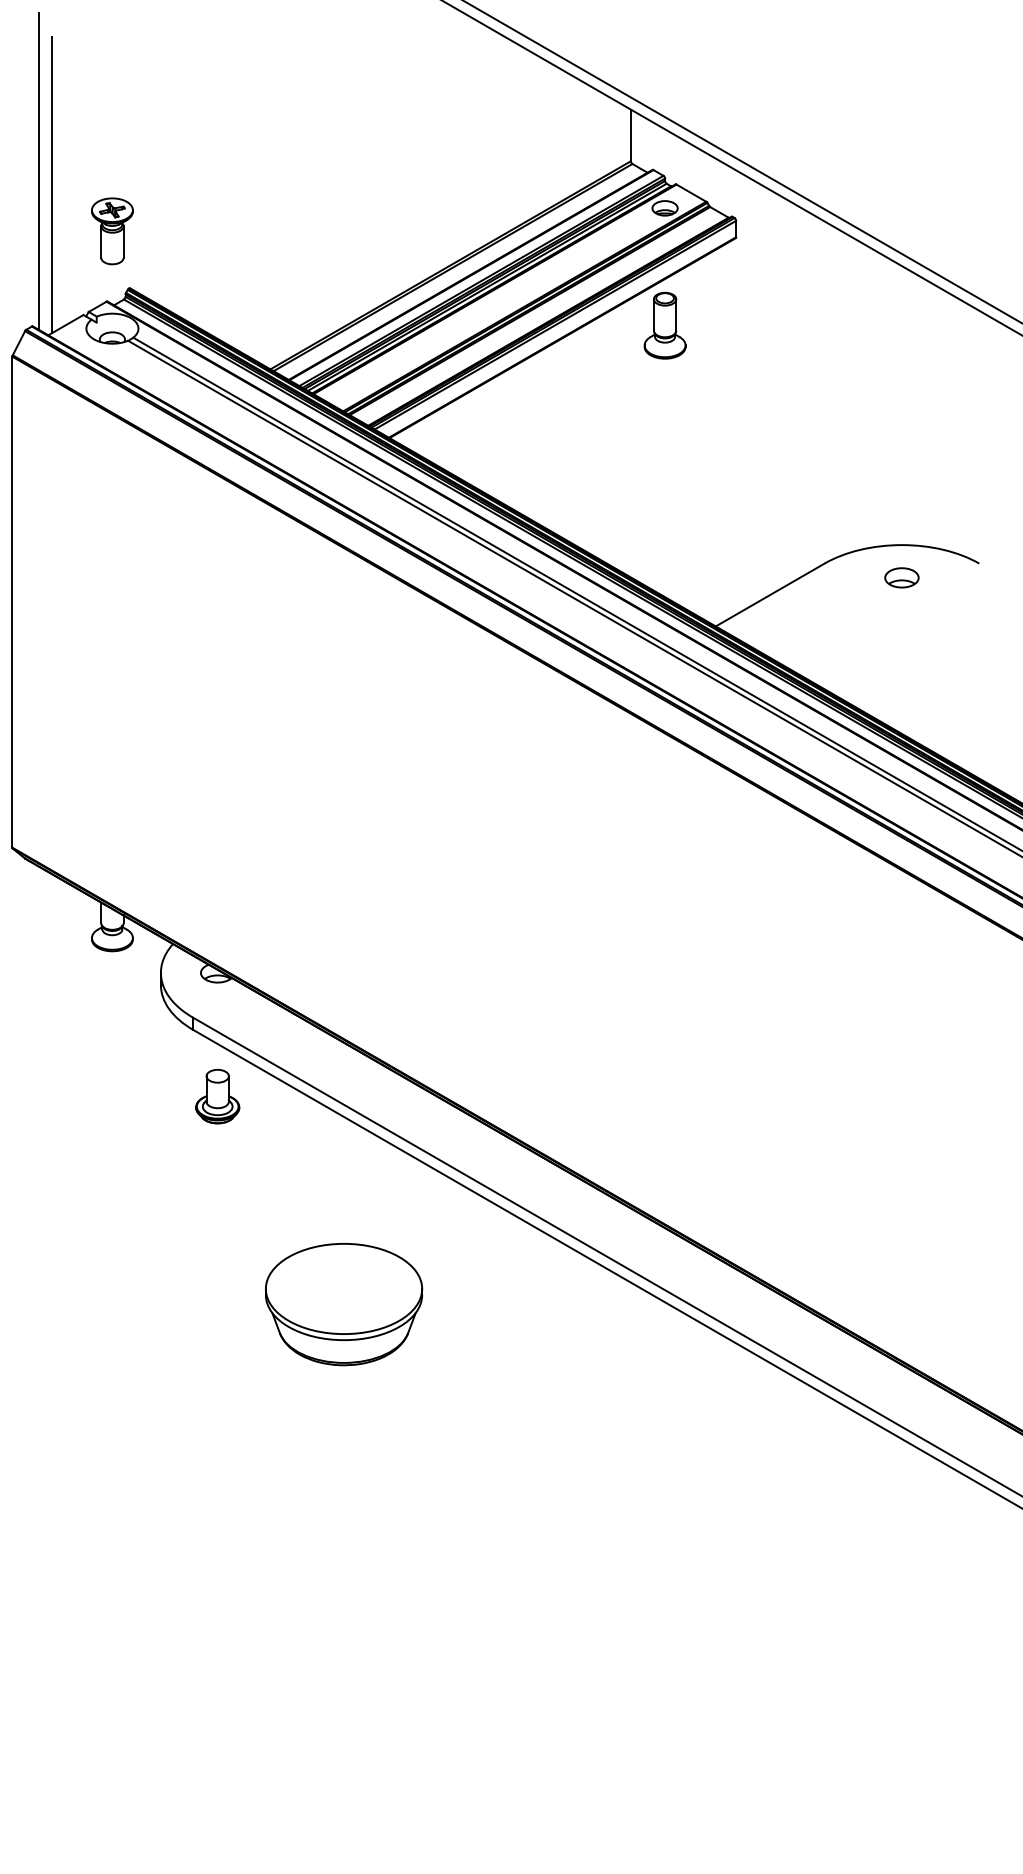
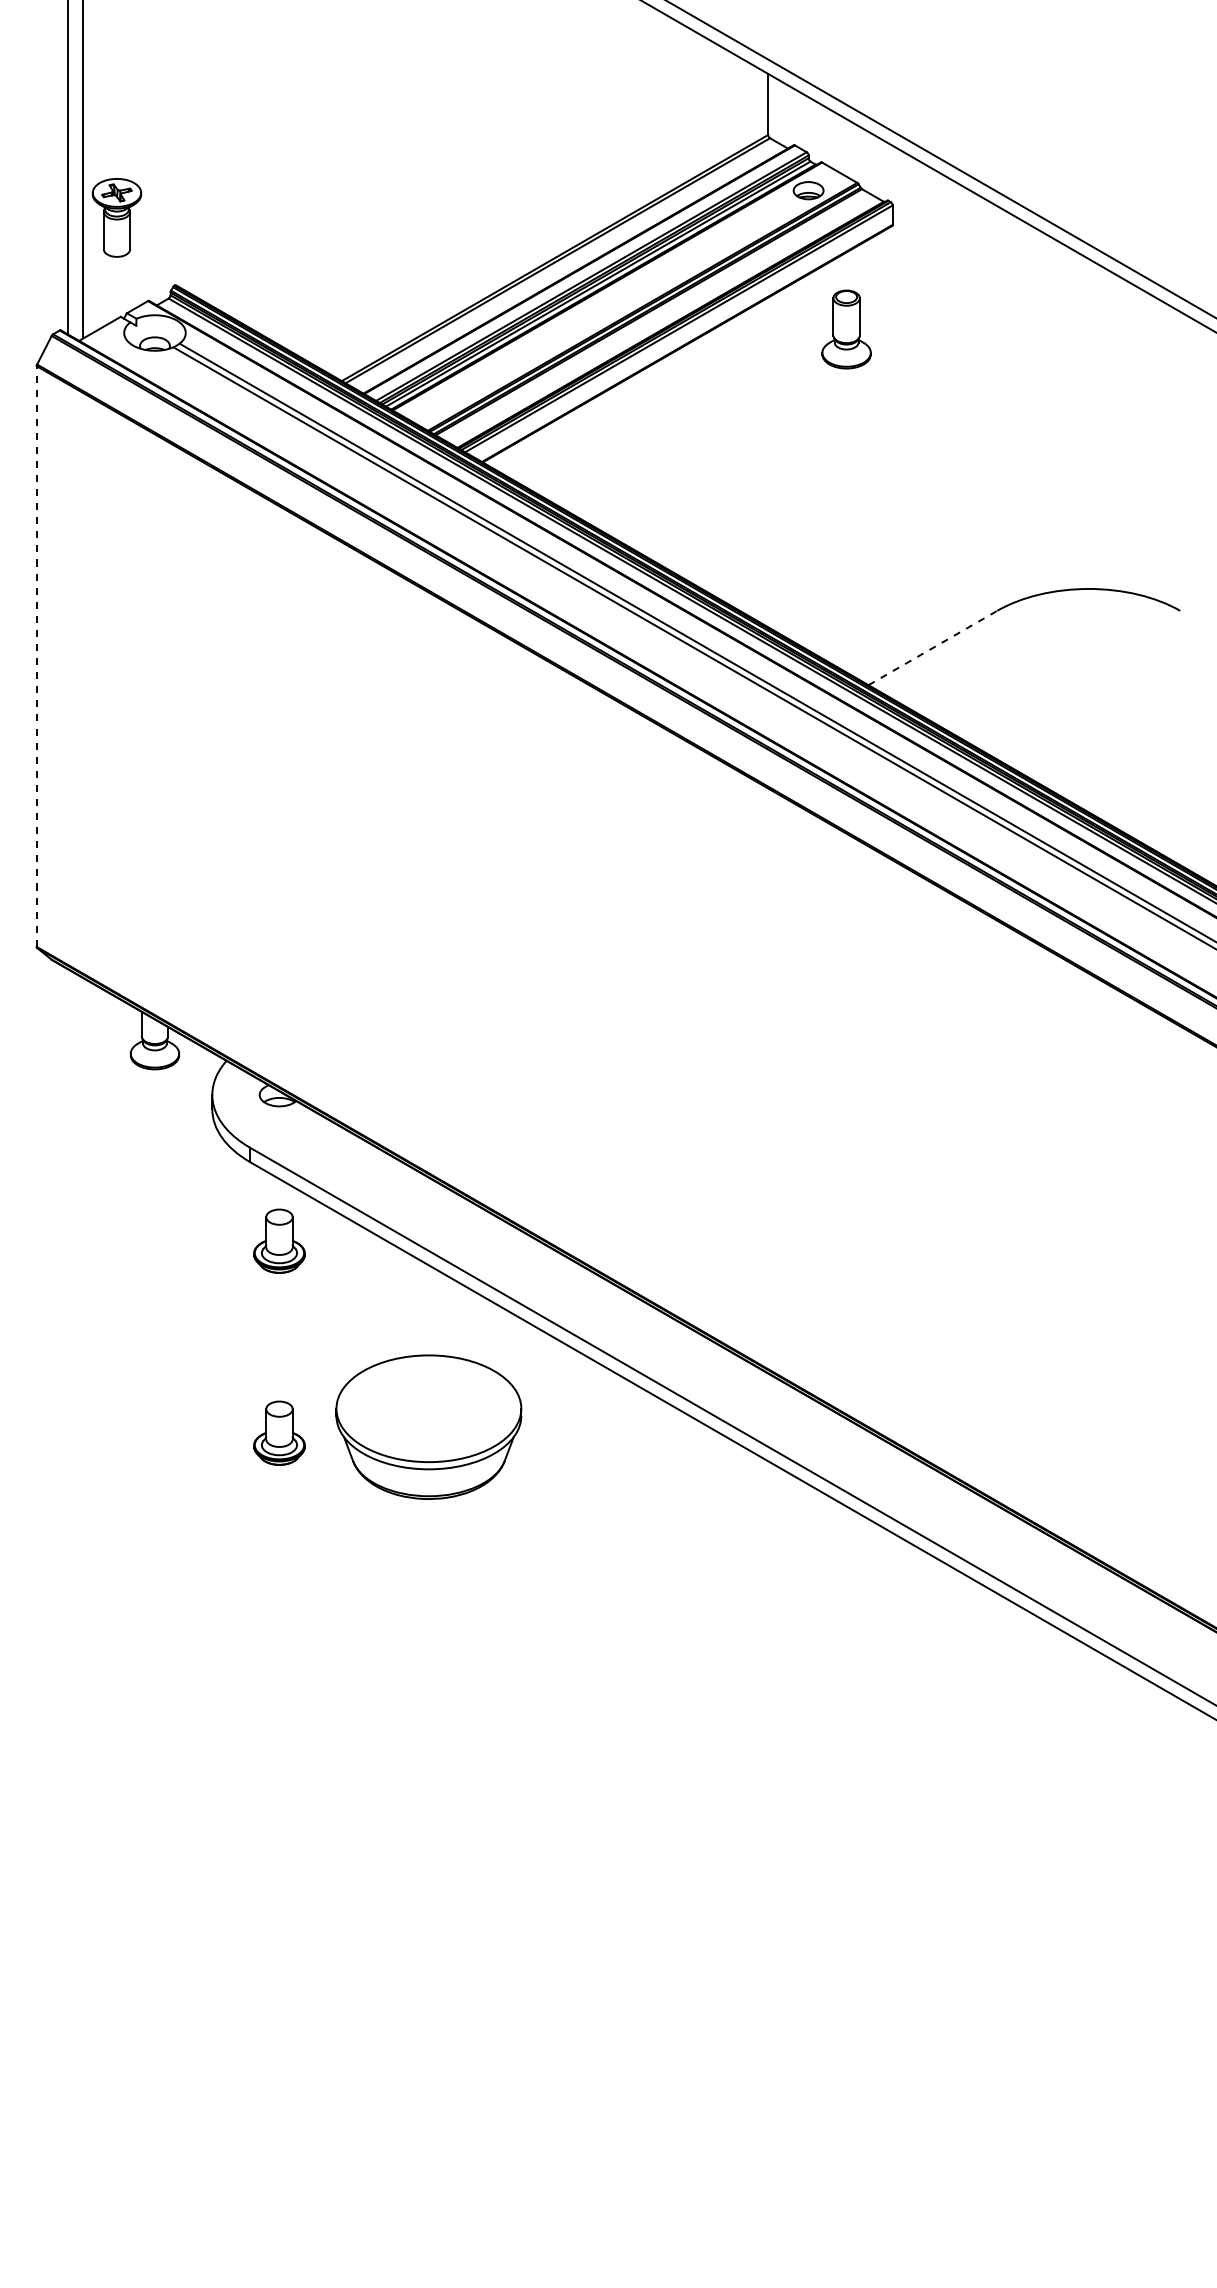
part: (112, 231) -> (116, 217), moved
part: (664, 325) -> (846, 329), moved
part: (901, 577) -> (1088, 627), removed
line: (770, 594) -> (933, 647), solid -> dashed
line: (12, 602) -> (36, 656), solid -> dashed
part: (217, 1258) -> (279, 1432), added
part: (343, 1303) -> (428, 1426), moved

